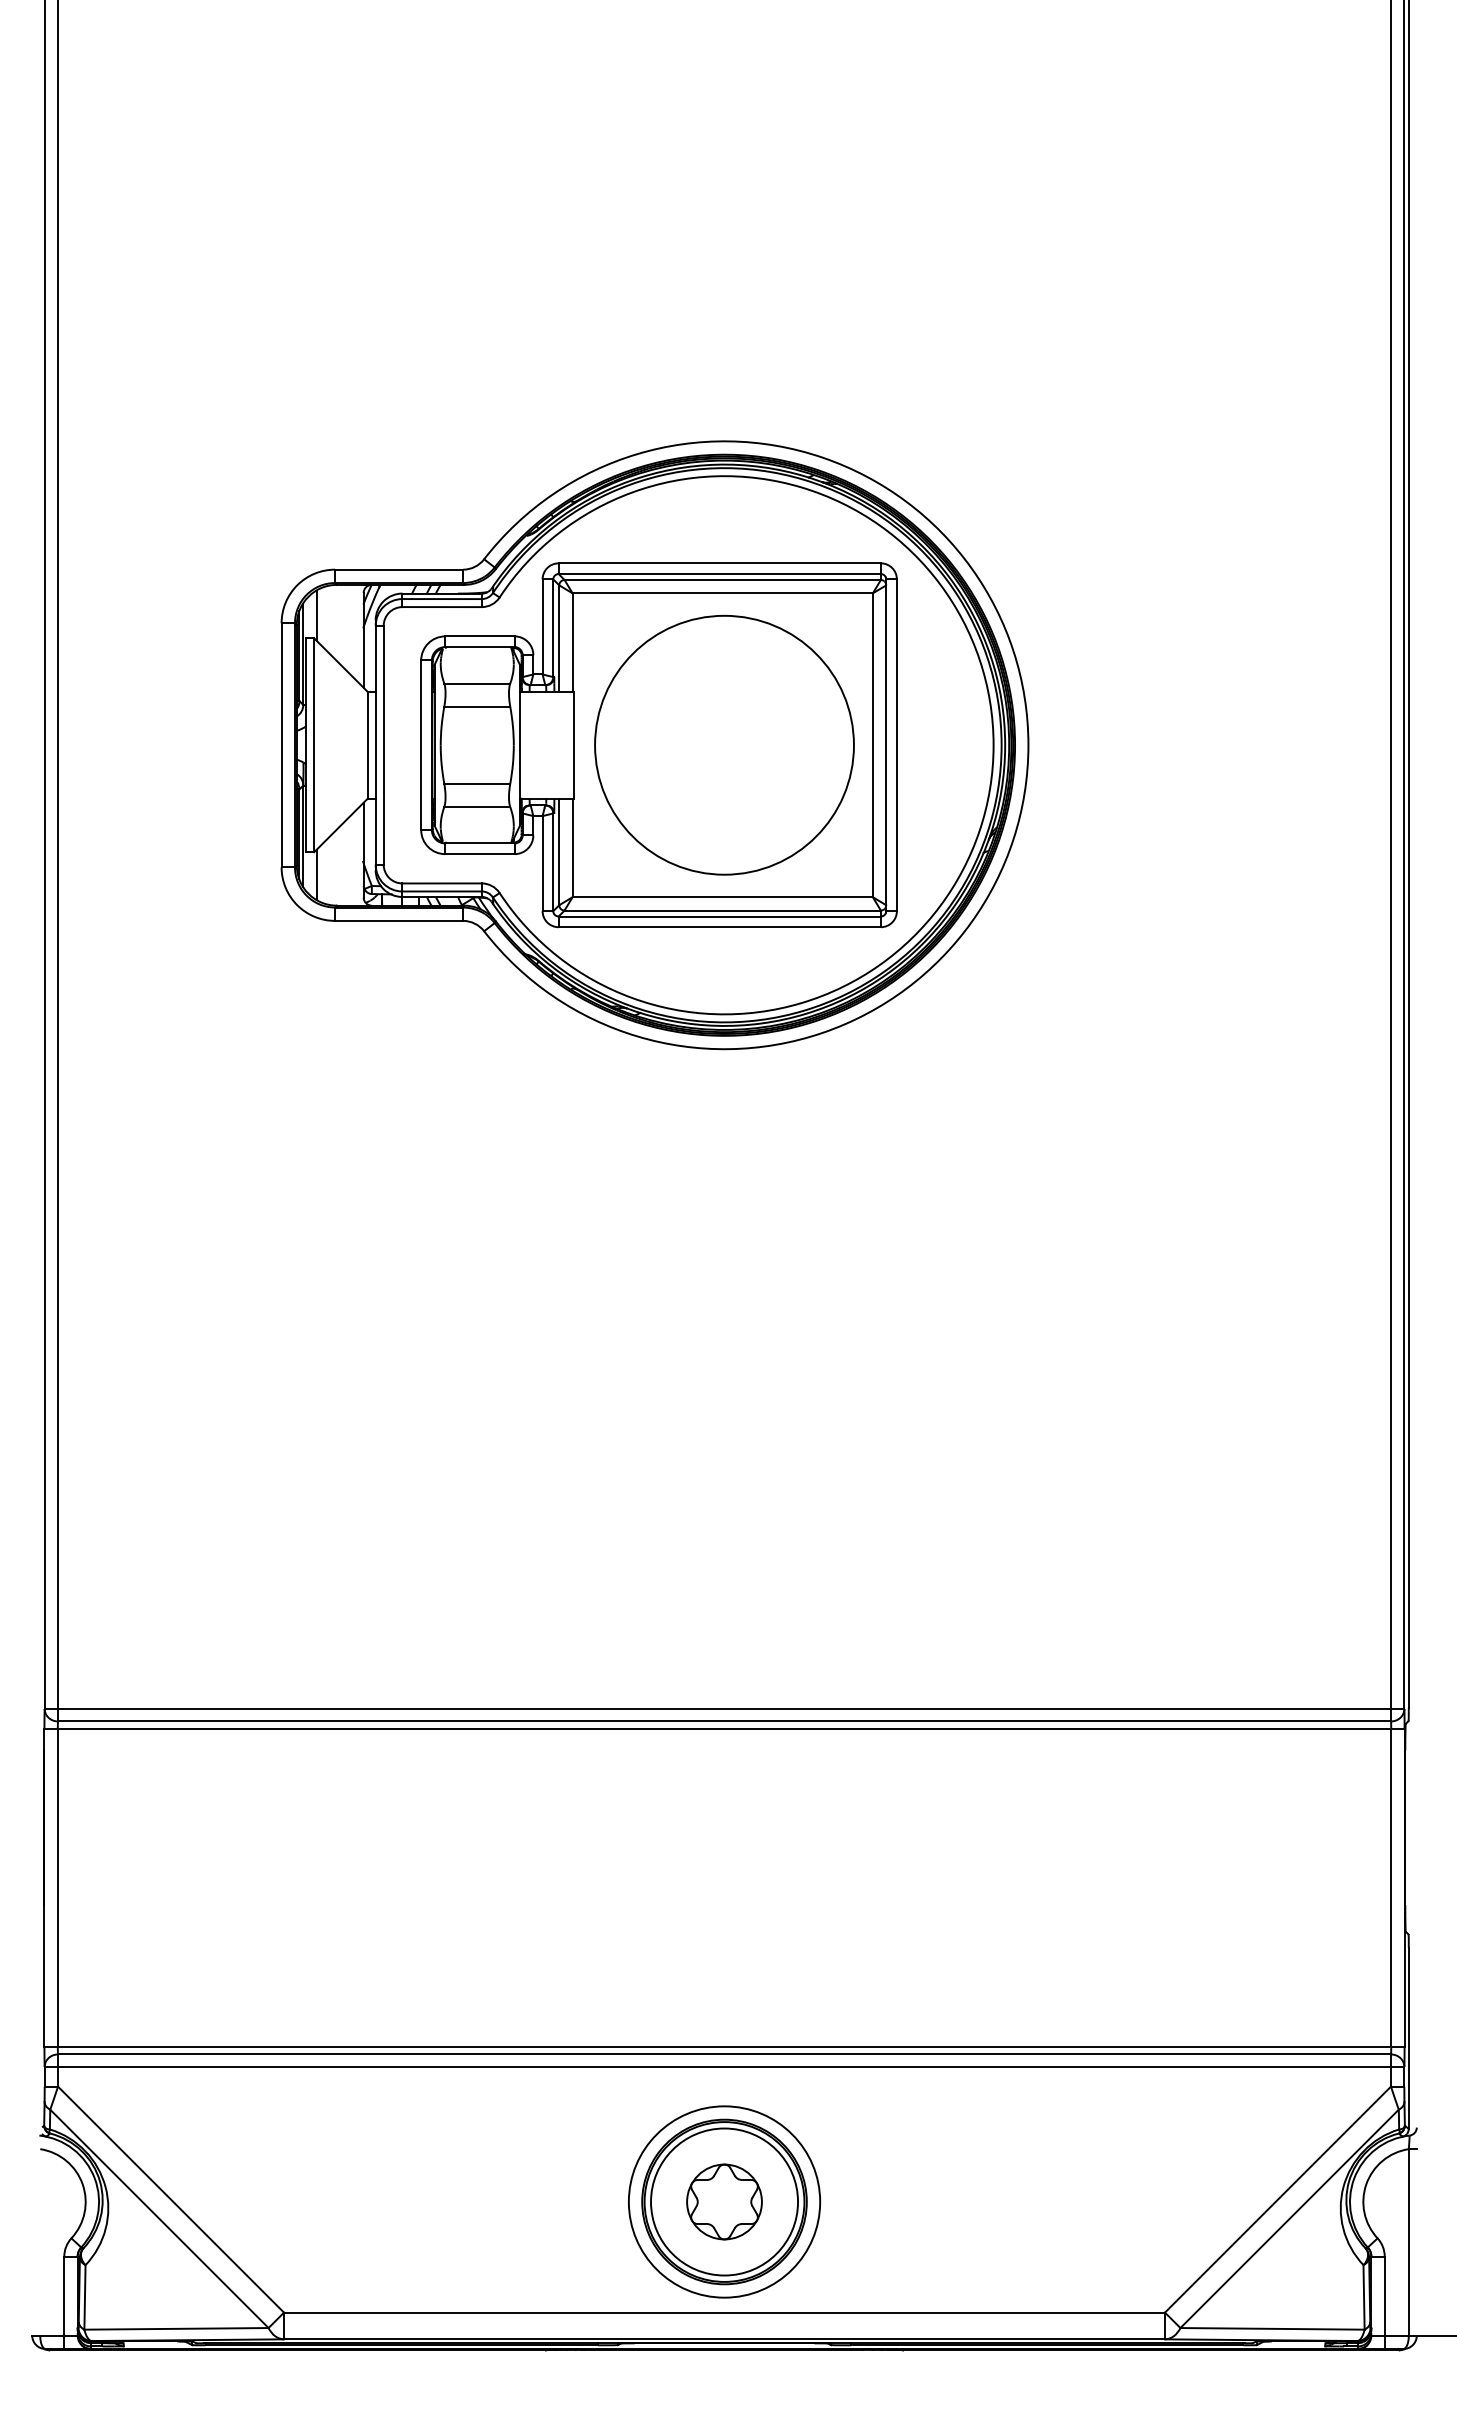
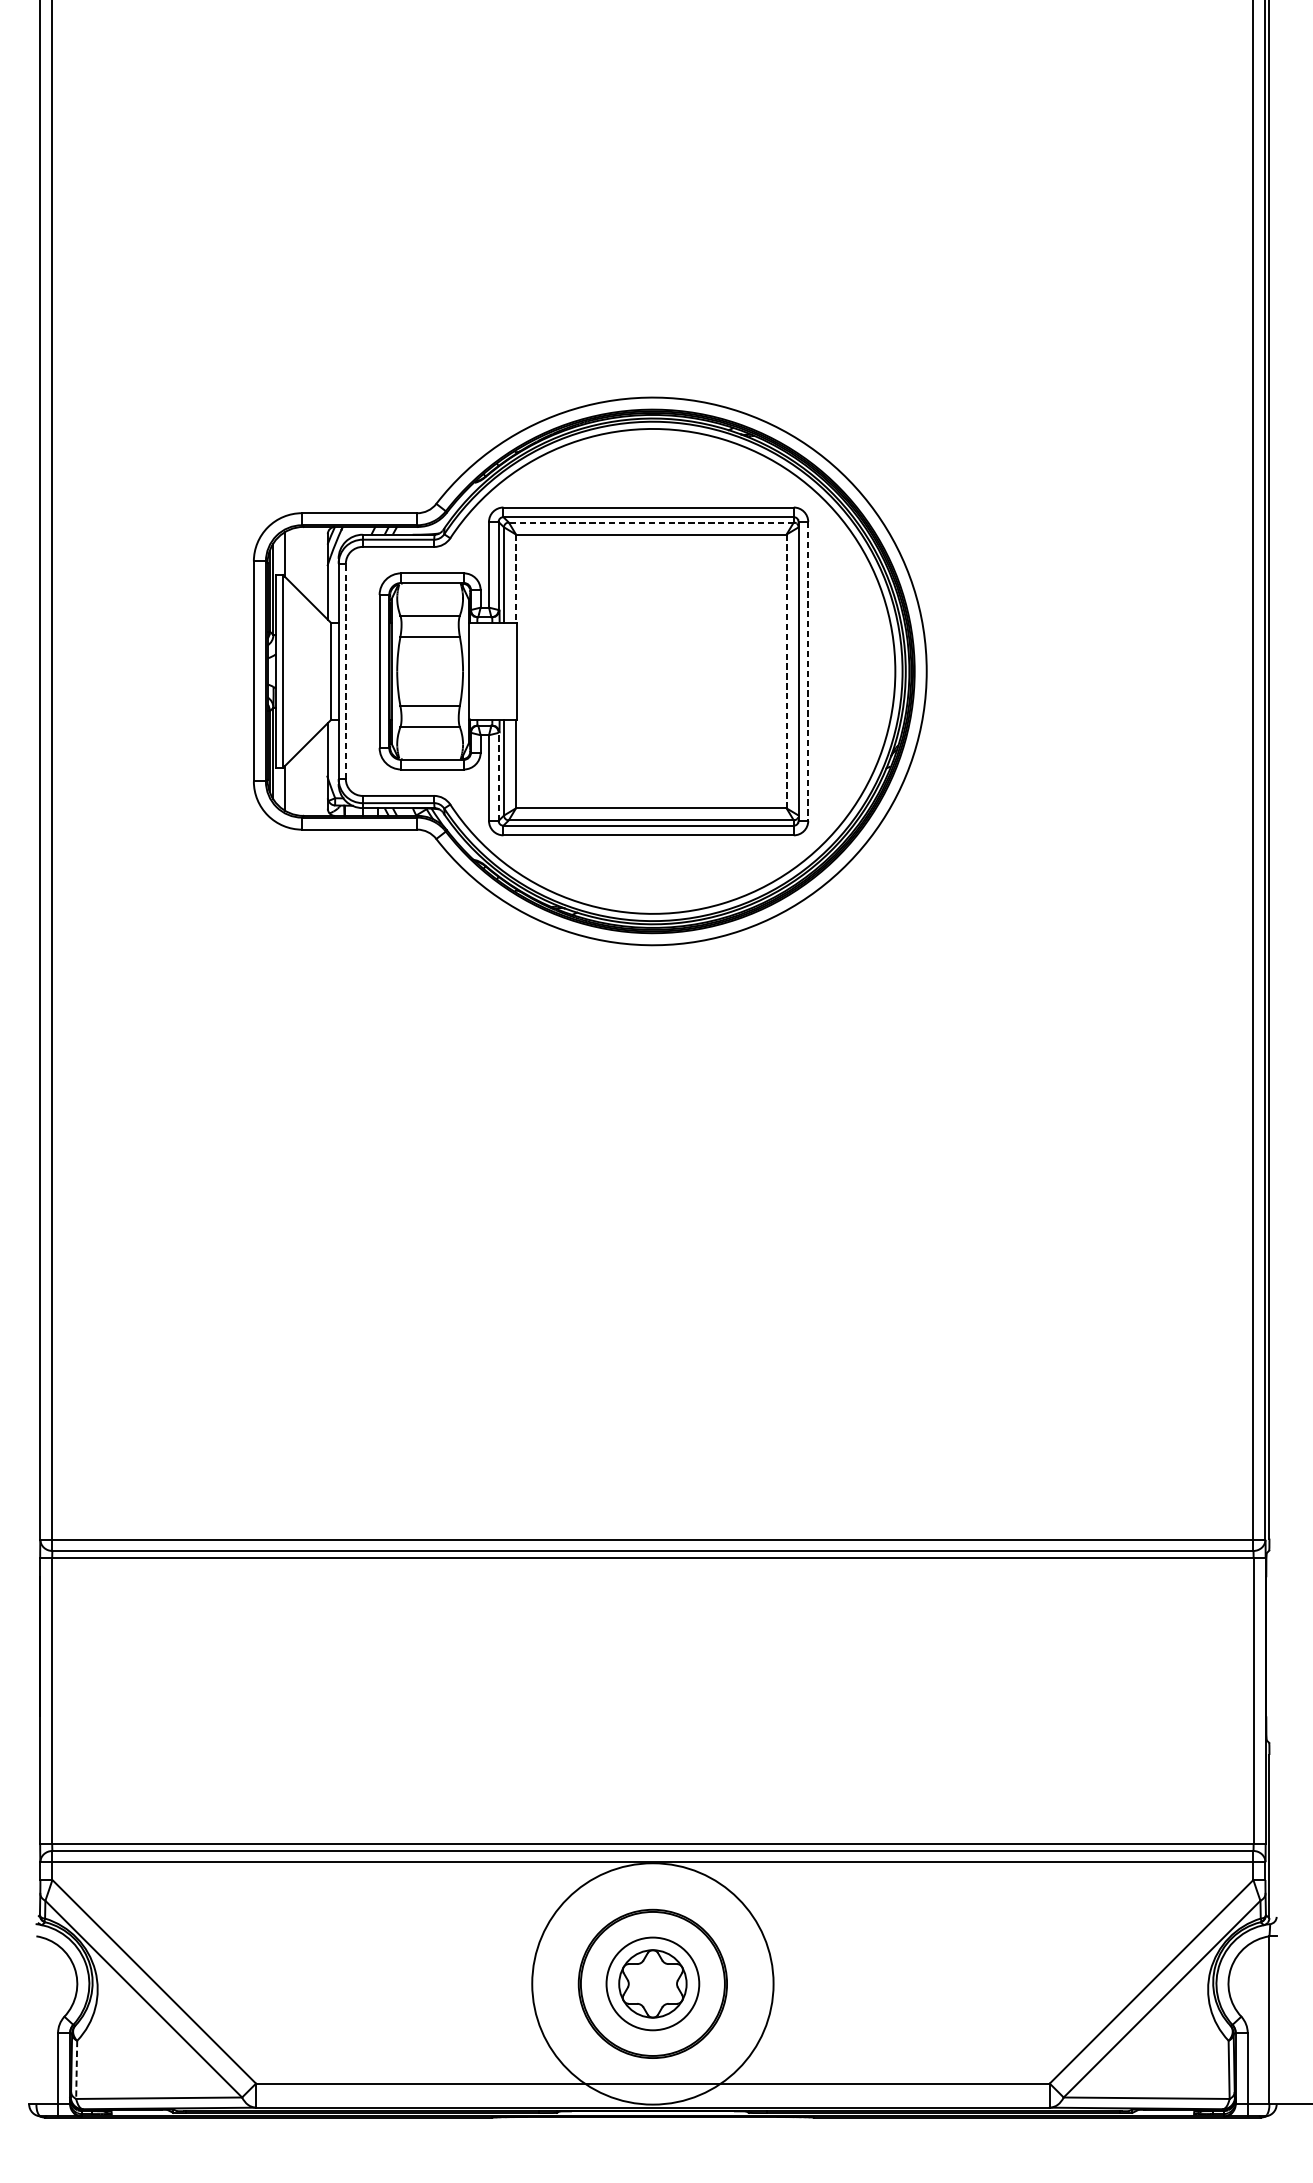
line: (722, 580) -> (651, 522), solid -> dashed
line: (572, 643) -> (515, 579), solid -> dashed
line: (383, 744) -> (345, 670), solid -> dashed
circle: (724, 744) -> (652, 670), removed
line: (872, 745) -> (786, 671), solid -> dashed
line: (896, 745) -> (807, 671), solid -> dashed
line: (553, 862) -> (498, 777), solid -> dashed
circle: (724, 2201) -> (652, 1983), size x0.7
circle: (724, 2201) -> (652, 1983), size x1.4
line: (84, 2297) -> (76, 2069), solid -> dashed

